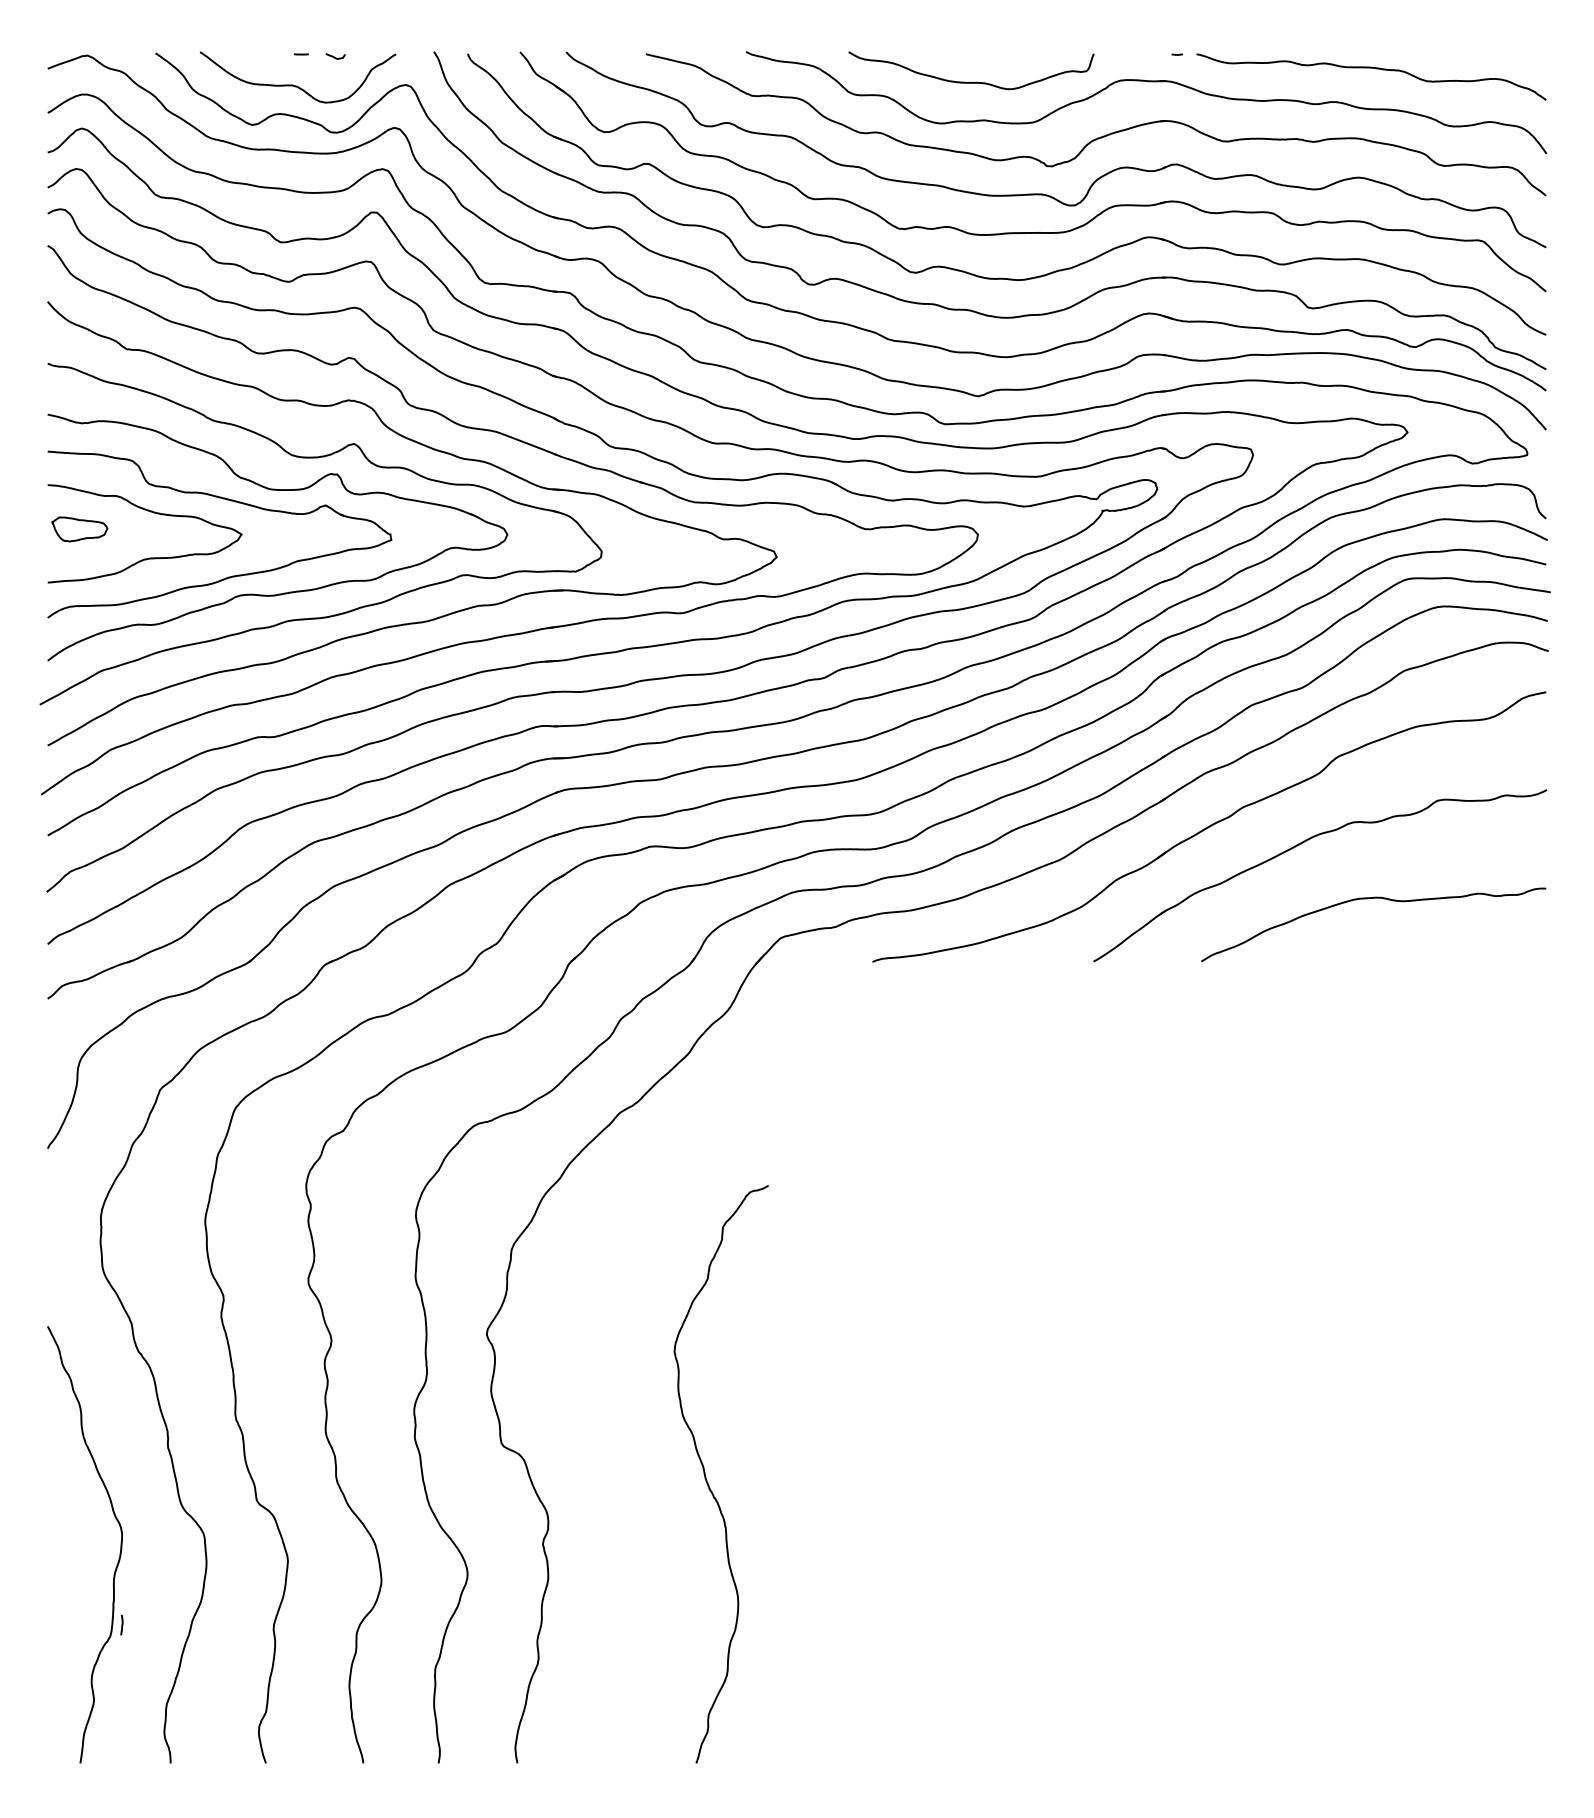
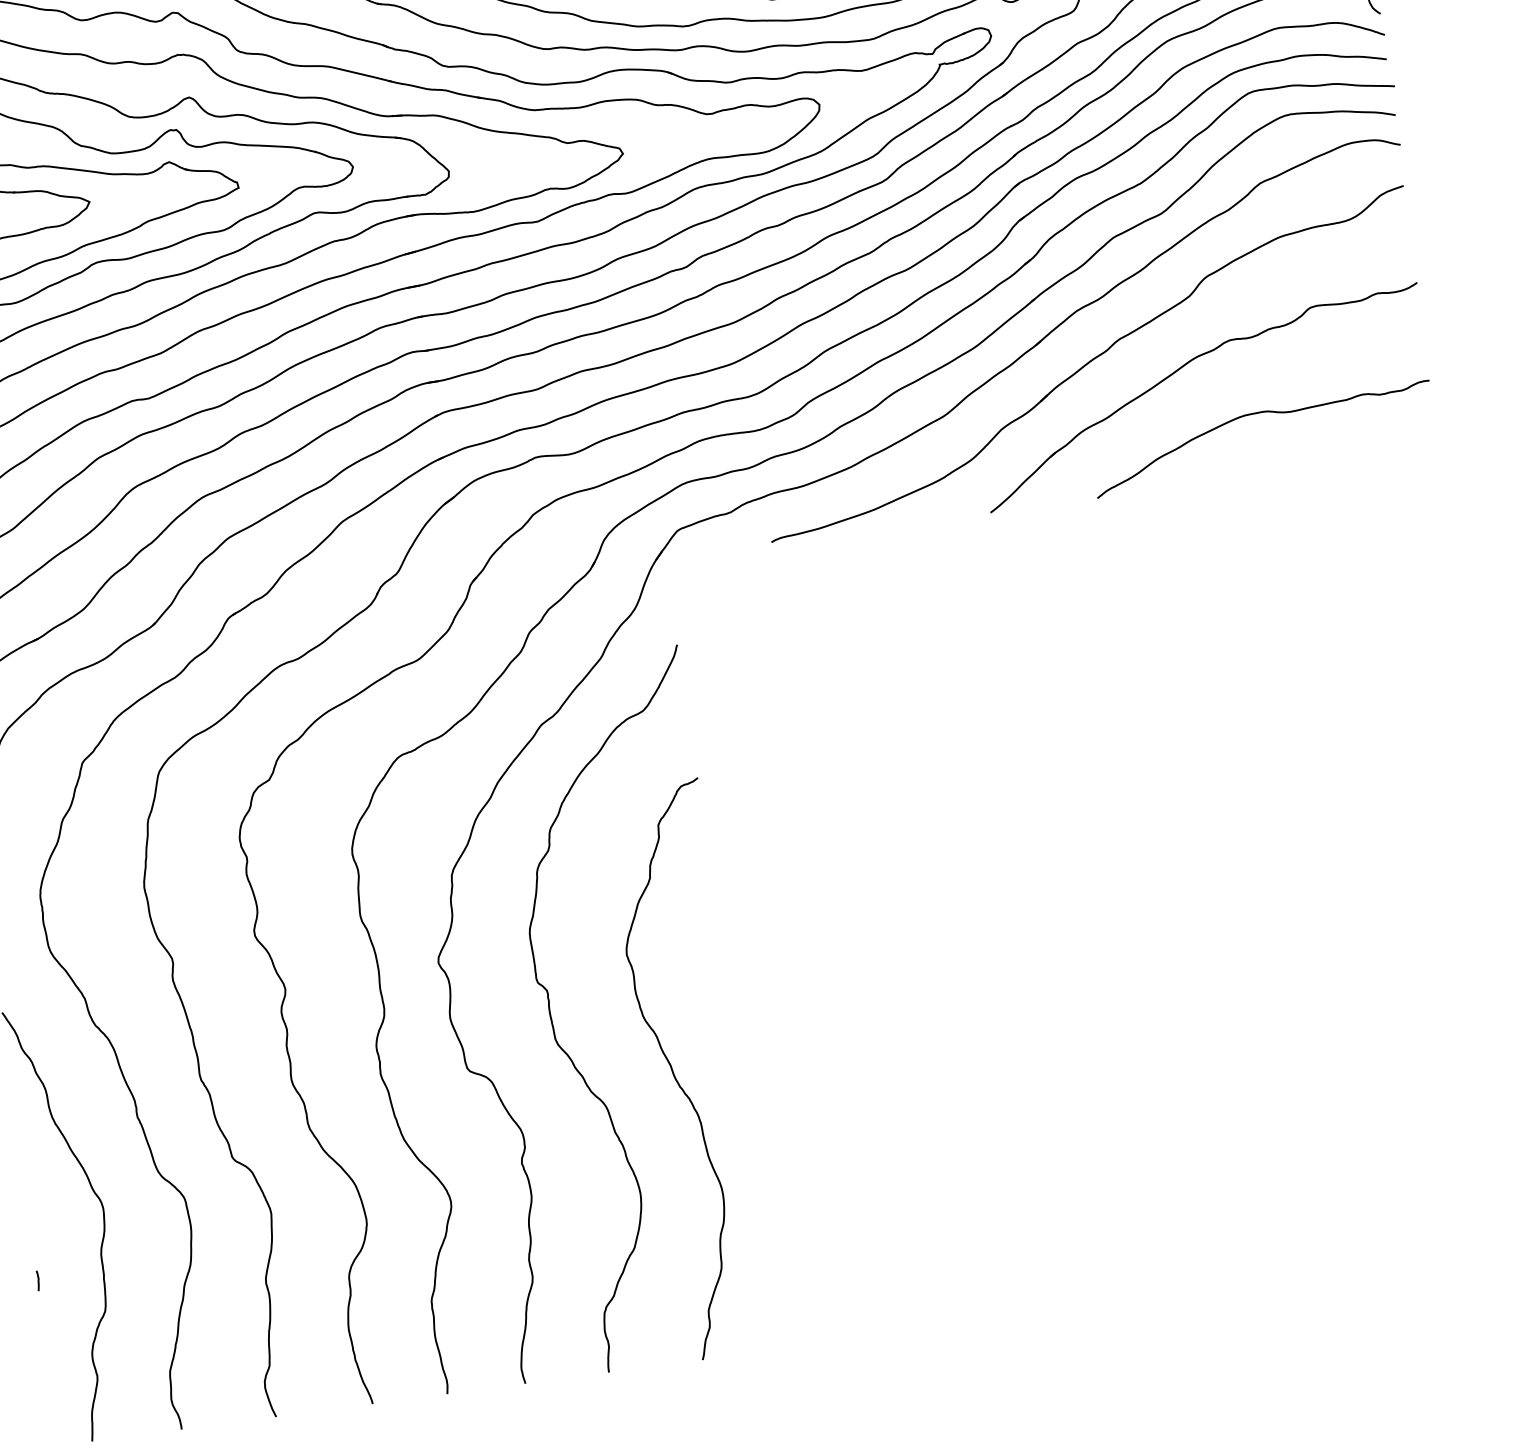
curve: (603, 1442) -> (568, 1054), added
line: (121, 1624) -> (37, 1280), moved

